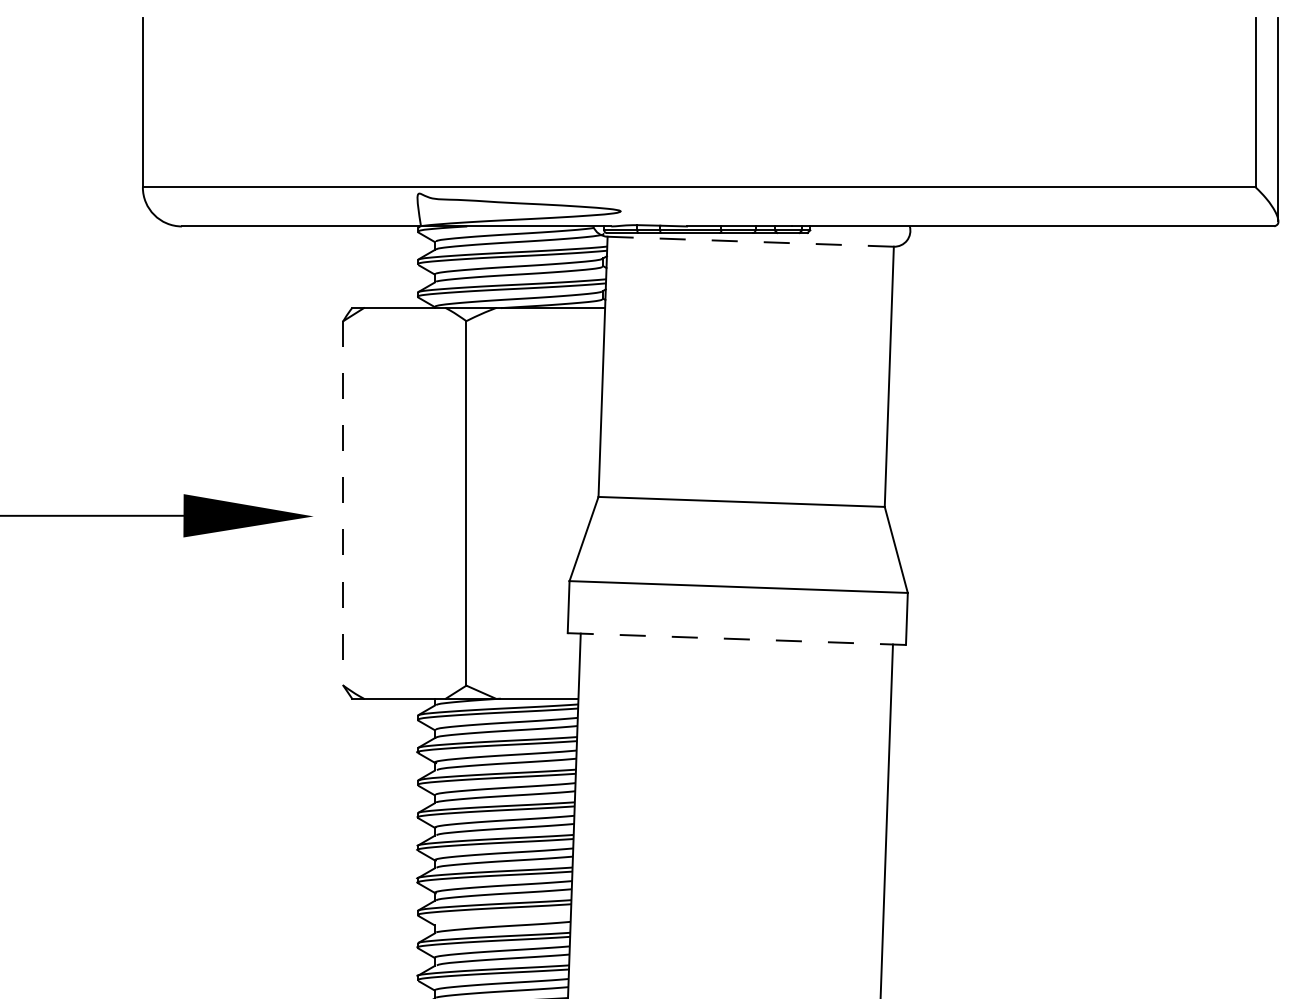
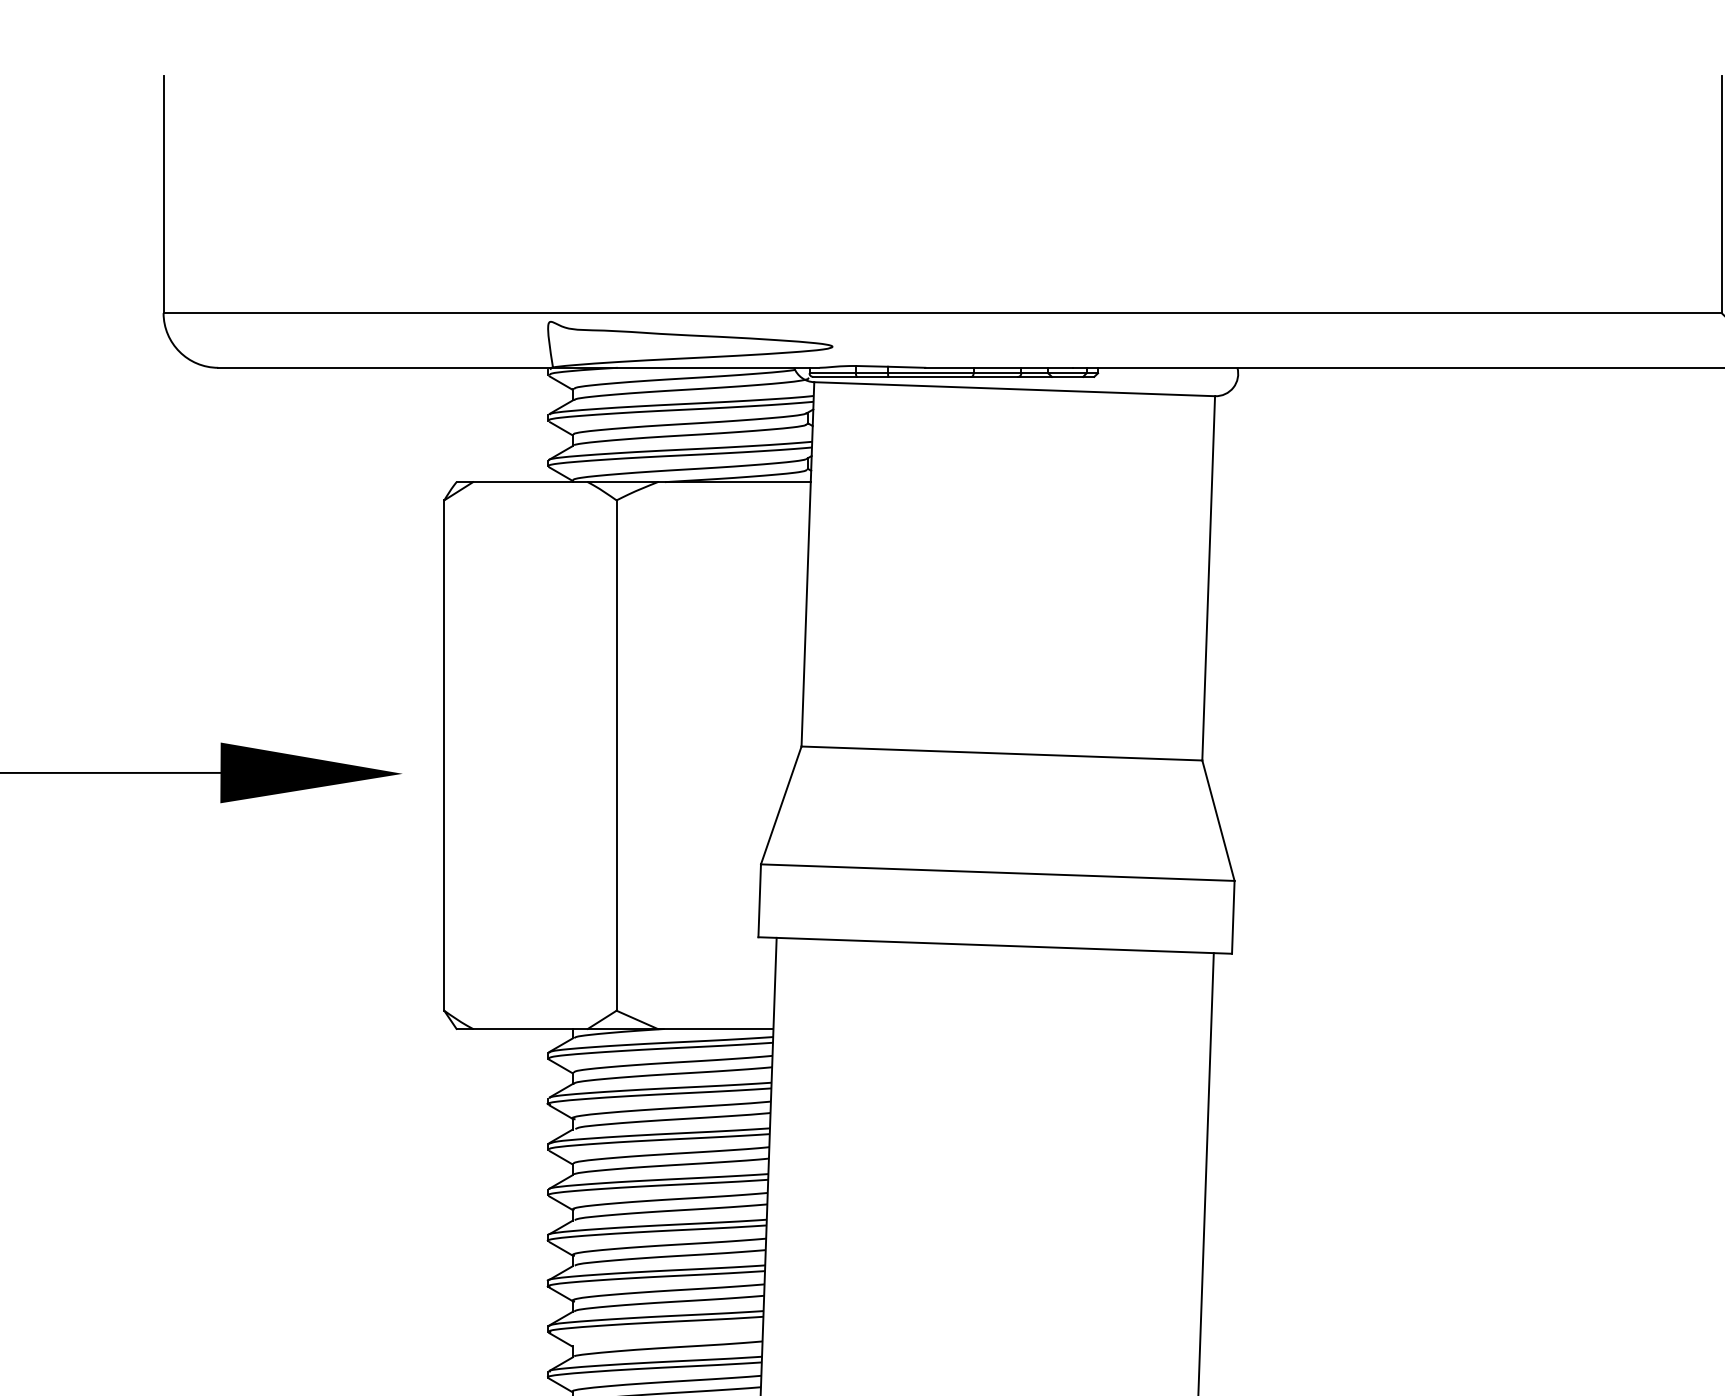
line: (750, 241) -> (1014, 388), dashed -> solid
line: (343, 503) -> (444, 755), dashed -> solid
line: (736, 639) -> (994, 946), dashed -> solid

